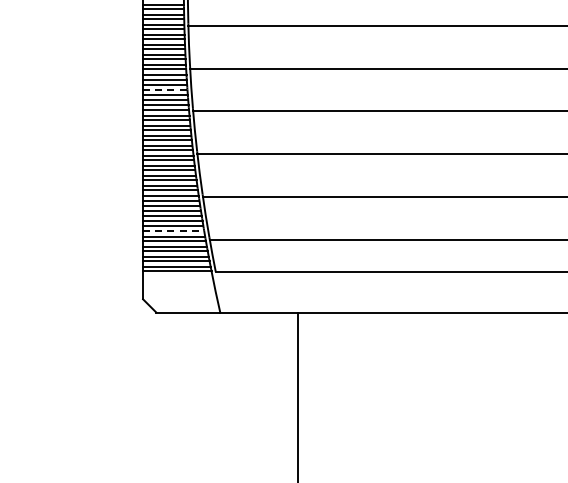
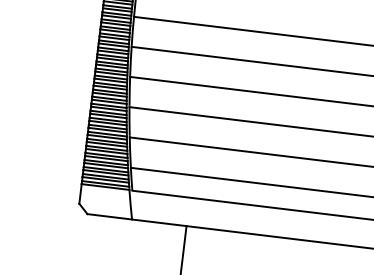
line: (165, 89) -> (112, 59), dashed -> solid
line: (173, 230) -> (106, 158), dashed -> solid

